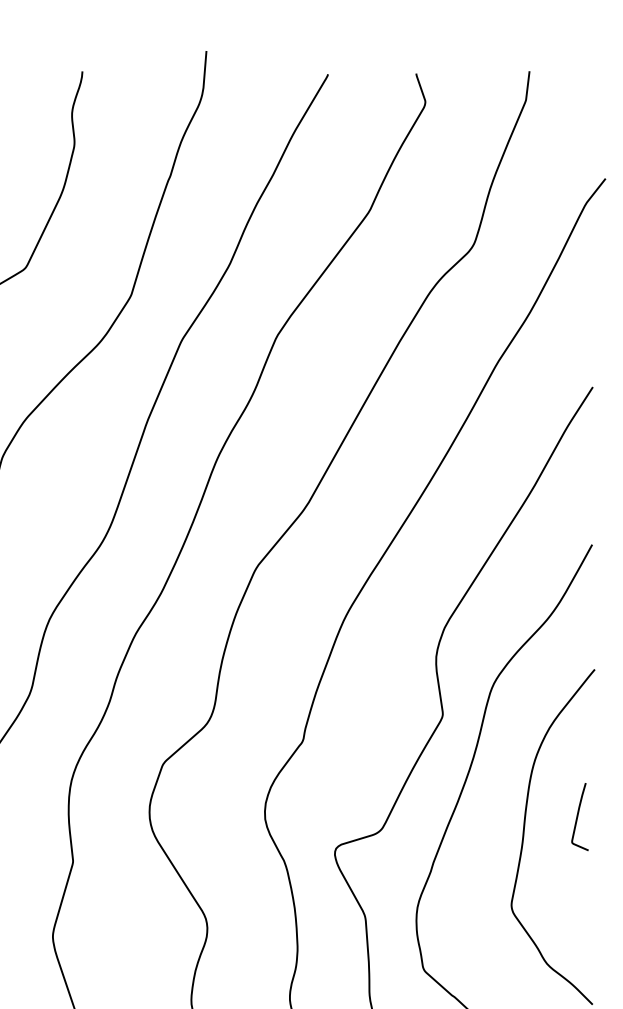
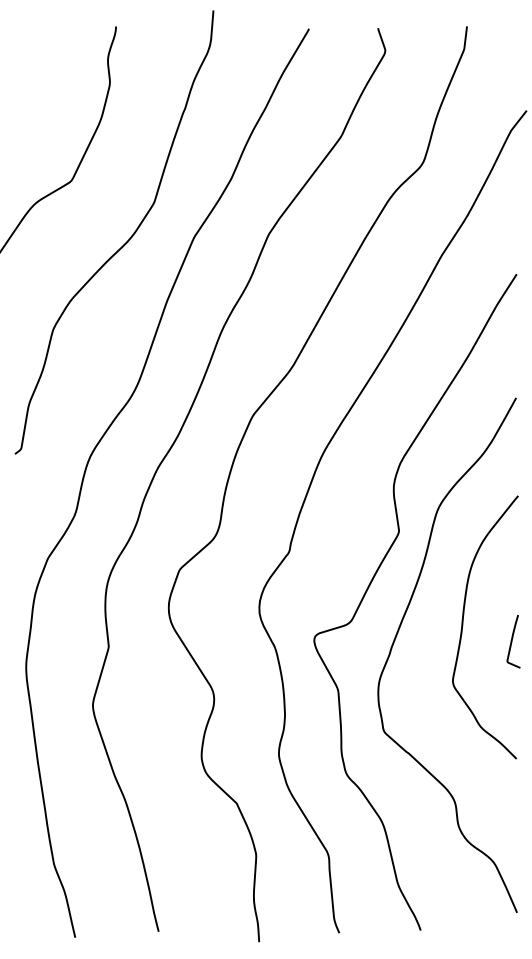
curve: (578, 816) -> (512, 641), moved

